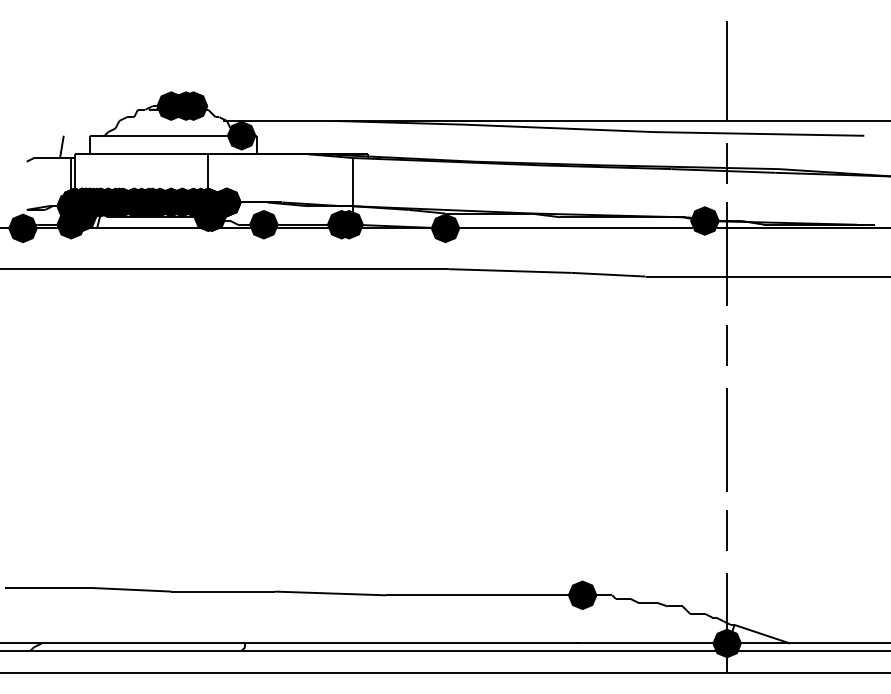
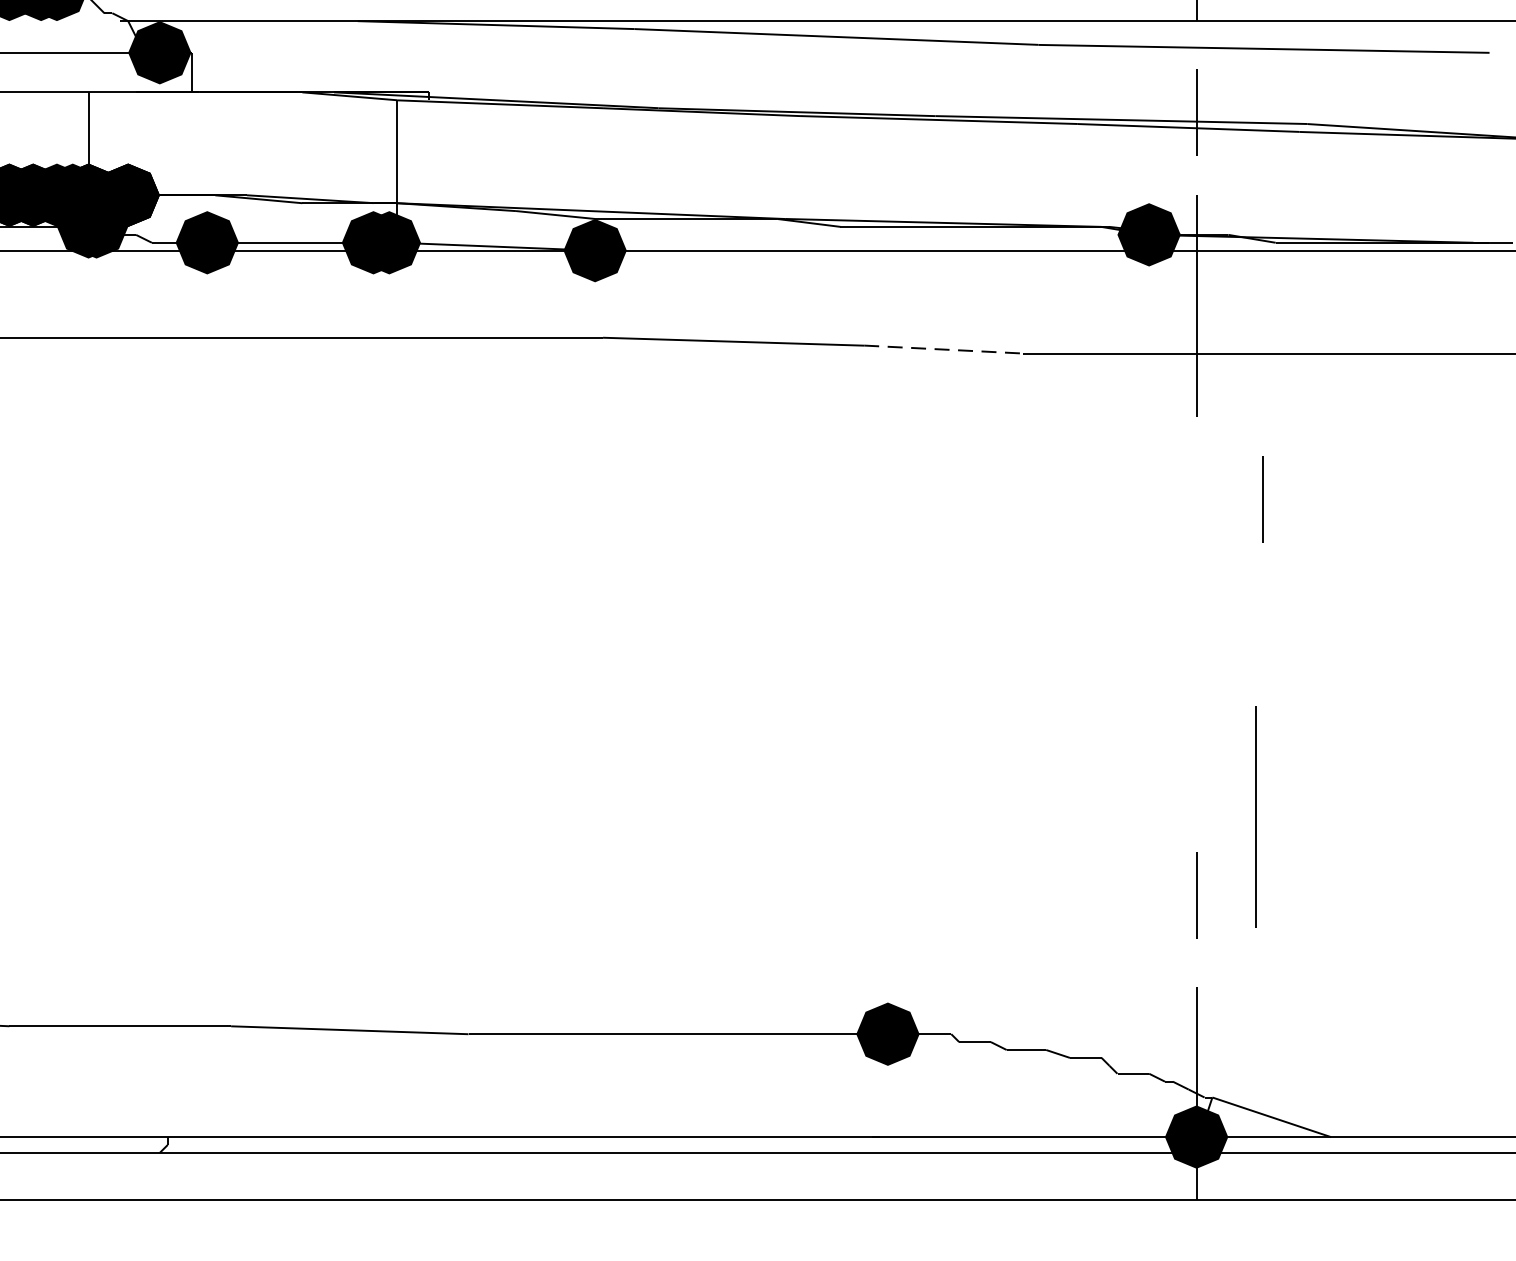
line: (609, 274) -> (945, 349), solid -> dashed
line: (726, 345) -> (1261, 500), moved
line: (726, 439) -> (1255, 816), moved

